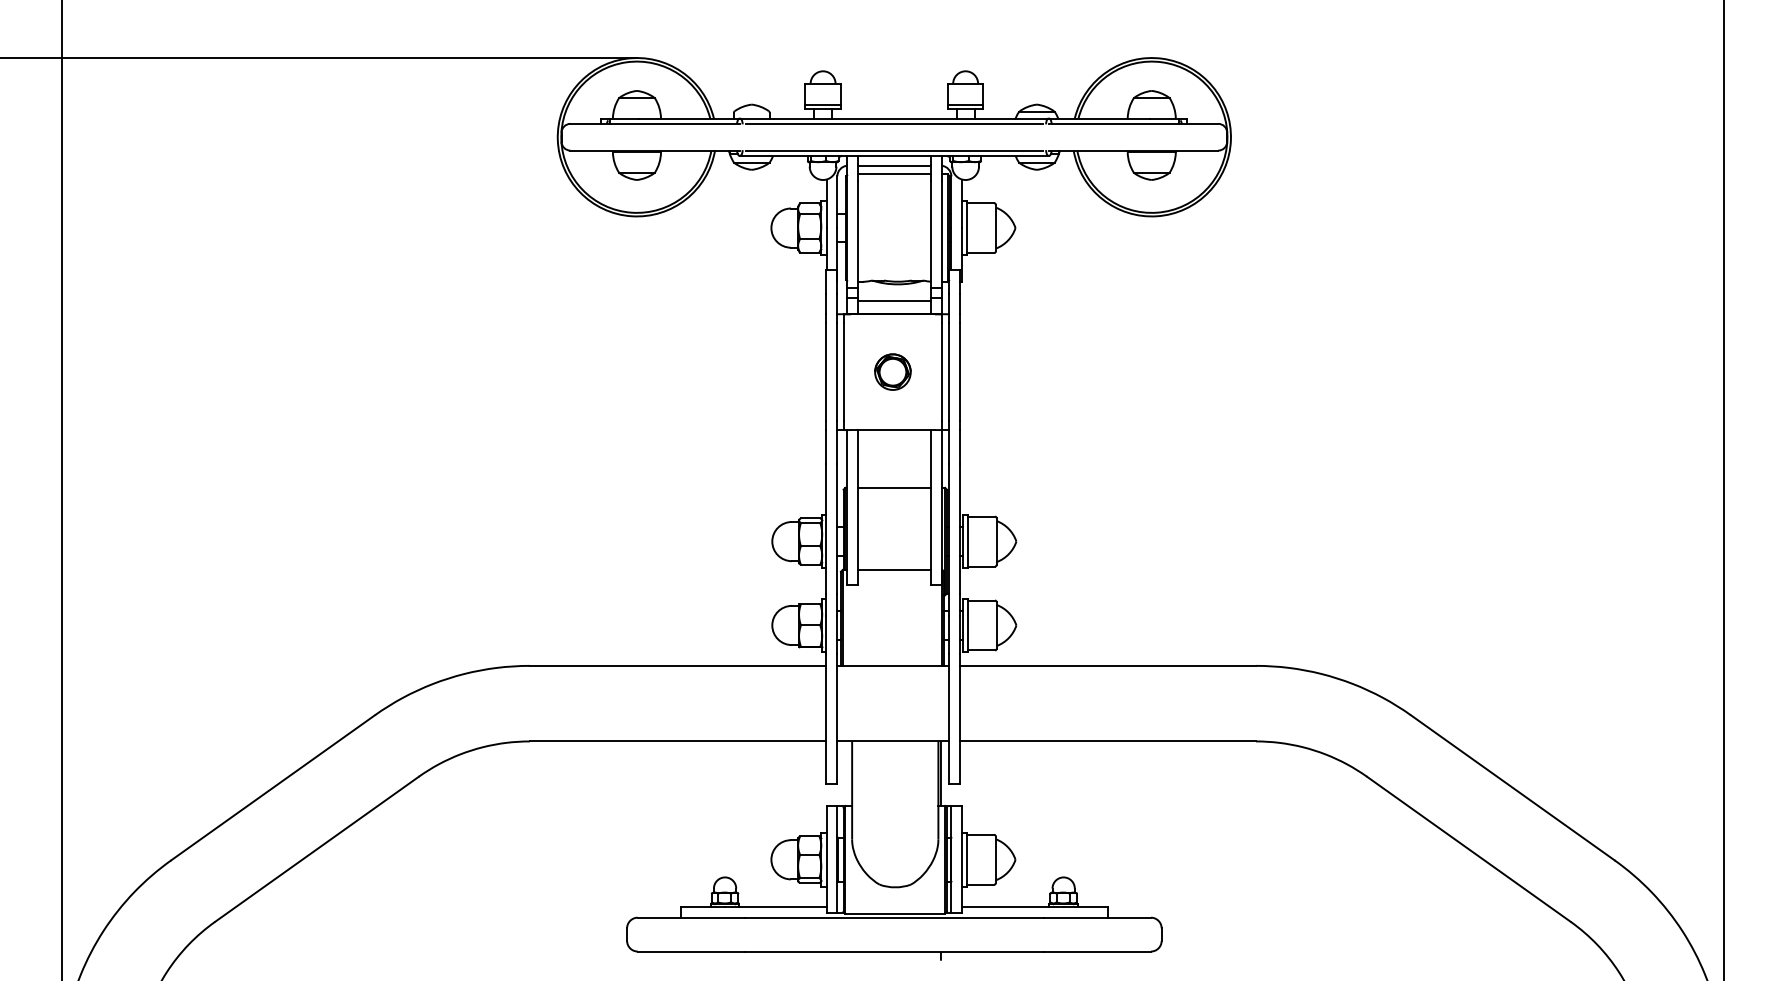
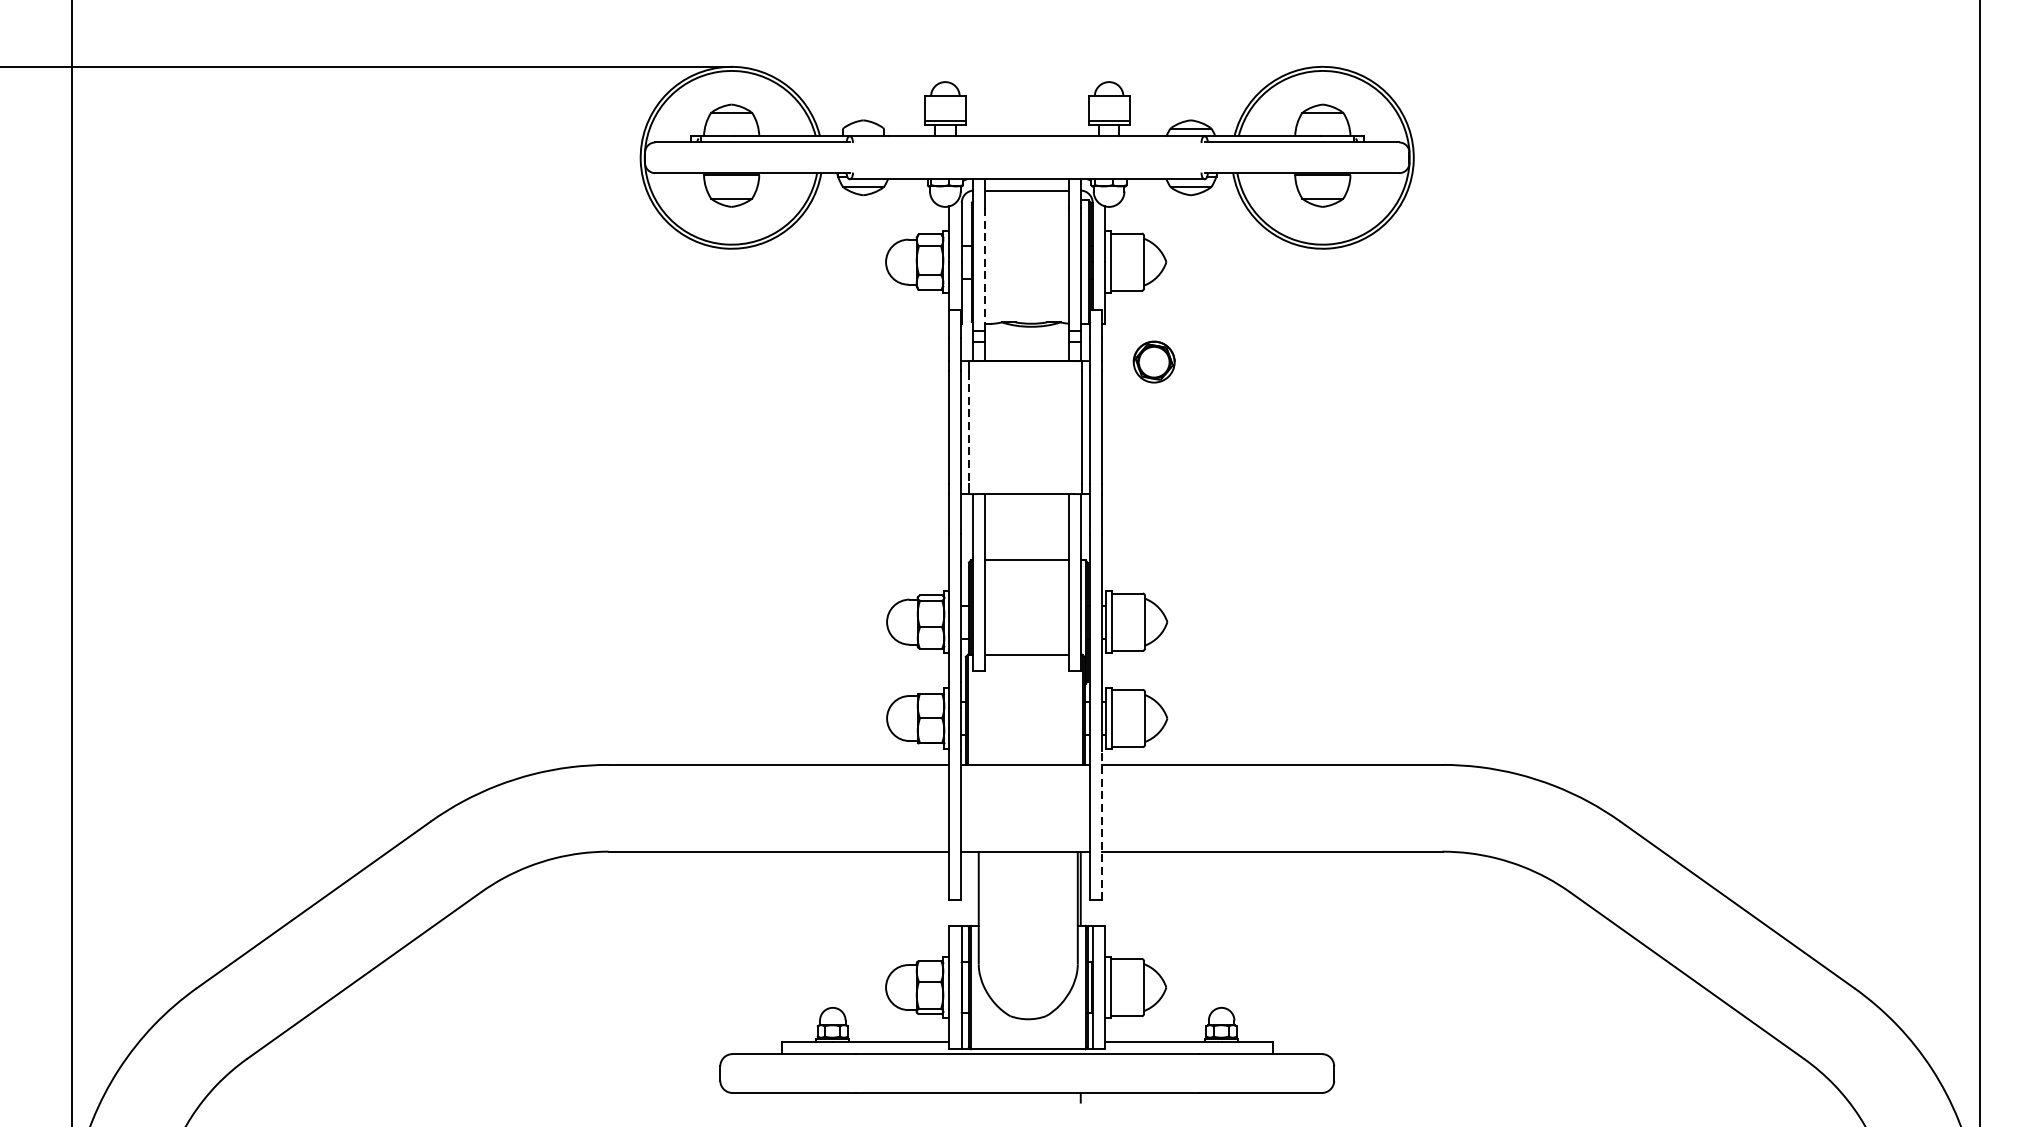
line: (894, 123) -> (1027, 142), removed
line: (894, 150) -> (1027, 173), removed
line: (893, 174) -> (1026, 200), removed
line: (857, 234) -> (984, 269), solid -> dashed
line: (893, 301) -> (1026, 346), removed
part: (892, 371) -> (1153, 361), moved
line: (843, 372) -> (968, 427), solid -> dashed
line: (959, 718) -> (1102, 825), solid -> dashed

